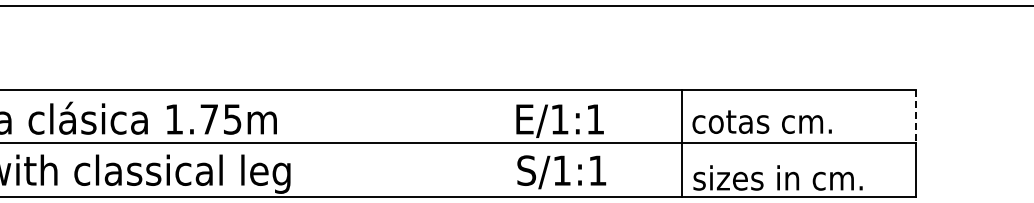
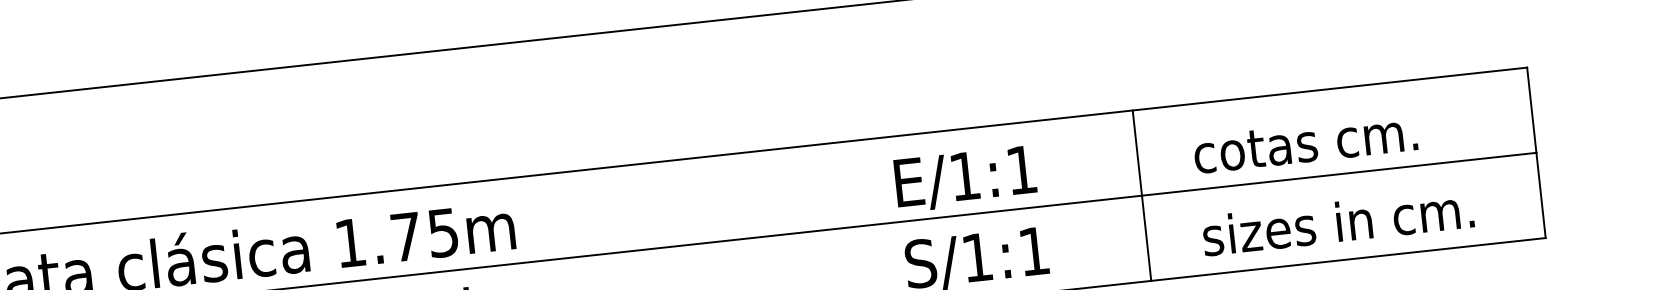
line: (915, 116) -> (1531, 110), dashed -> solid
text: (761, 121) -> (1304, 142), moved
line: (682, 142) -> (1142, 194), moved
text: (777, 177) -> (1337, 221), moved

